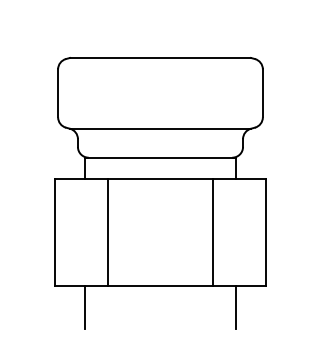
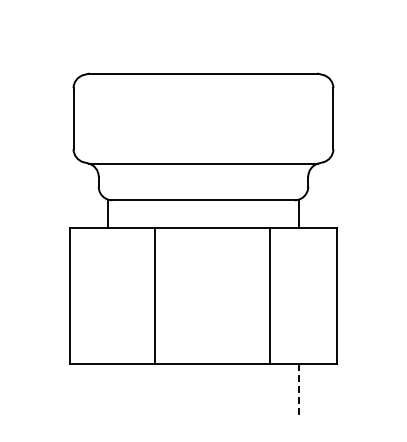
line: (107, 232) -> (154, 295), moved
line: (85, 307) -> (108, 390), removed
line: (235, 308) -> (298, 391), solid -> dashed

